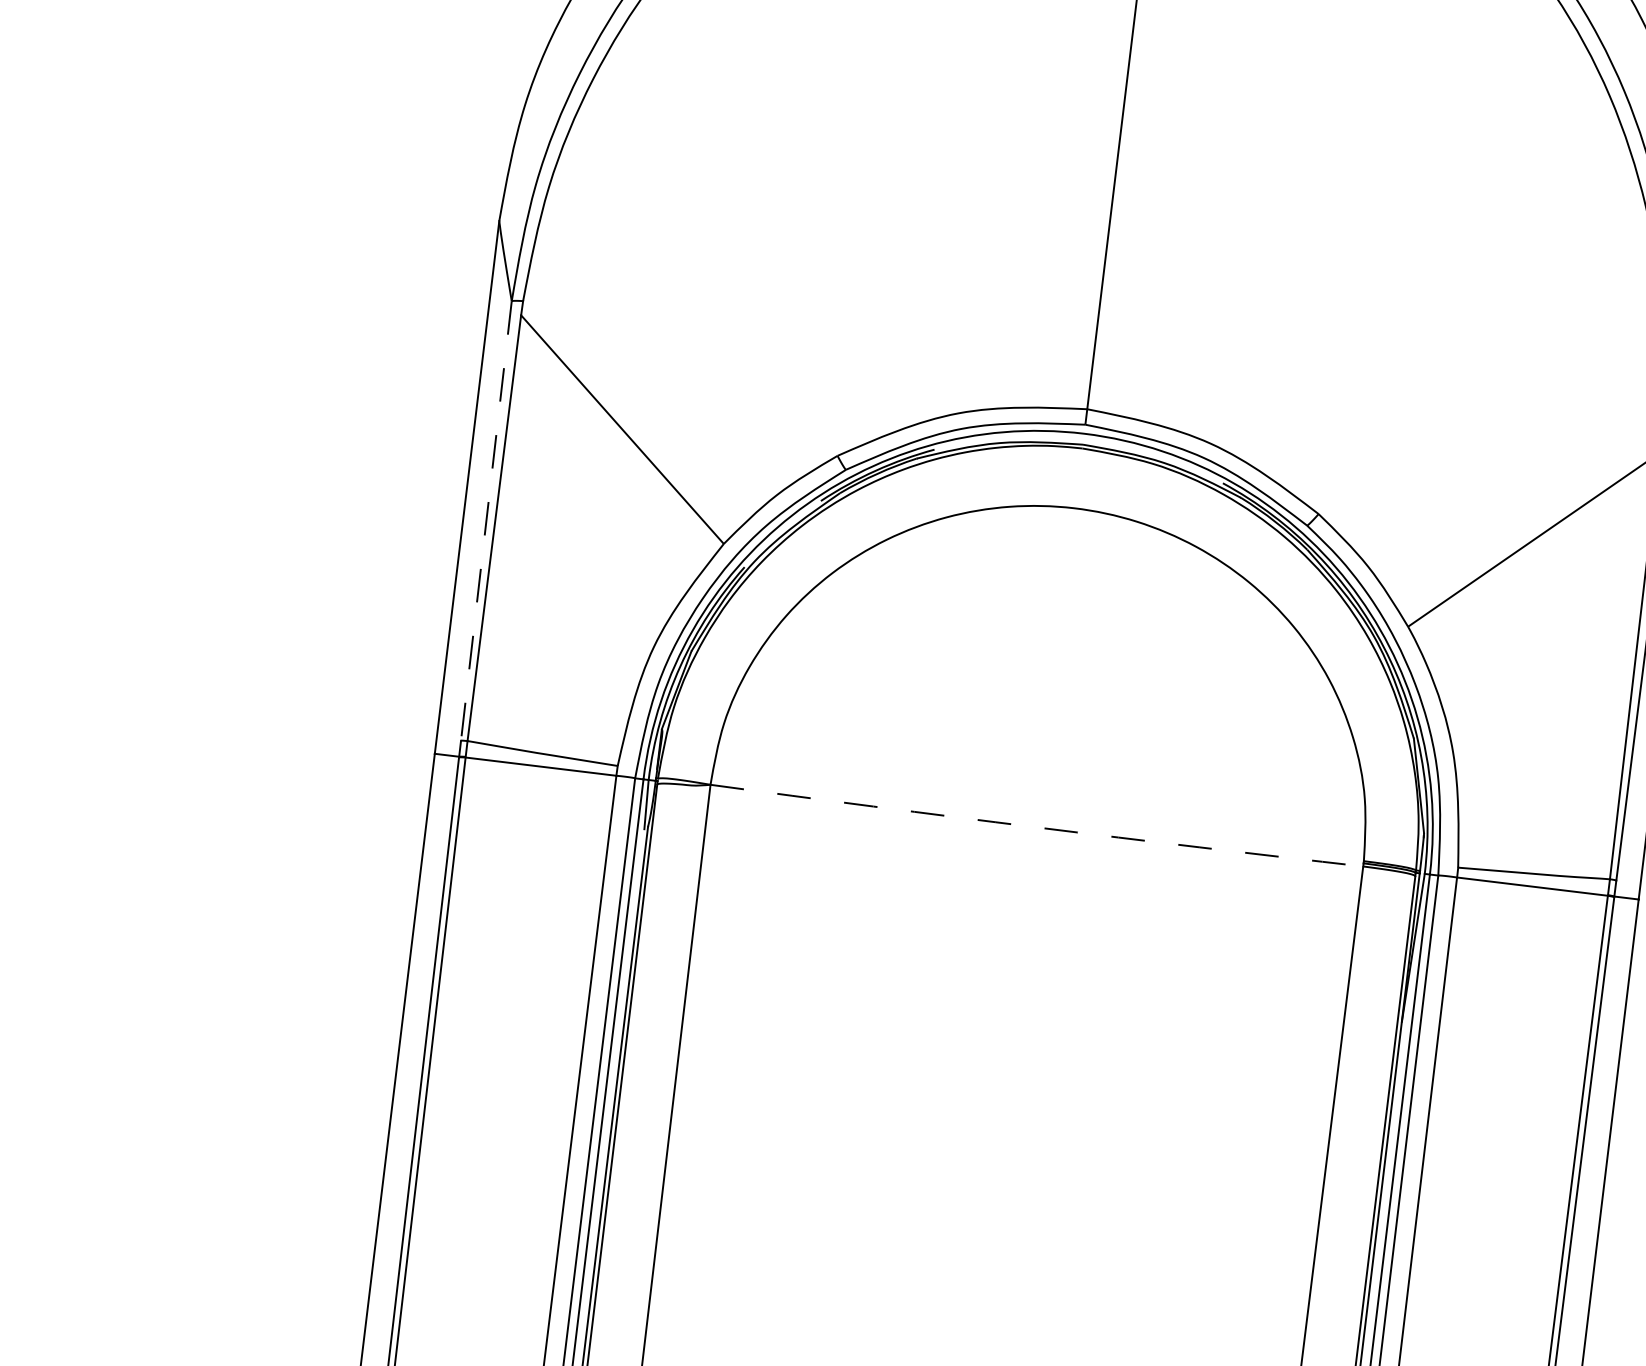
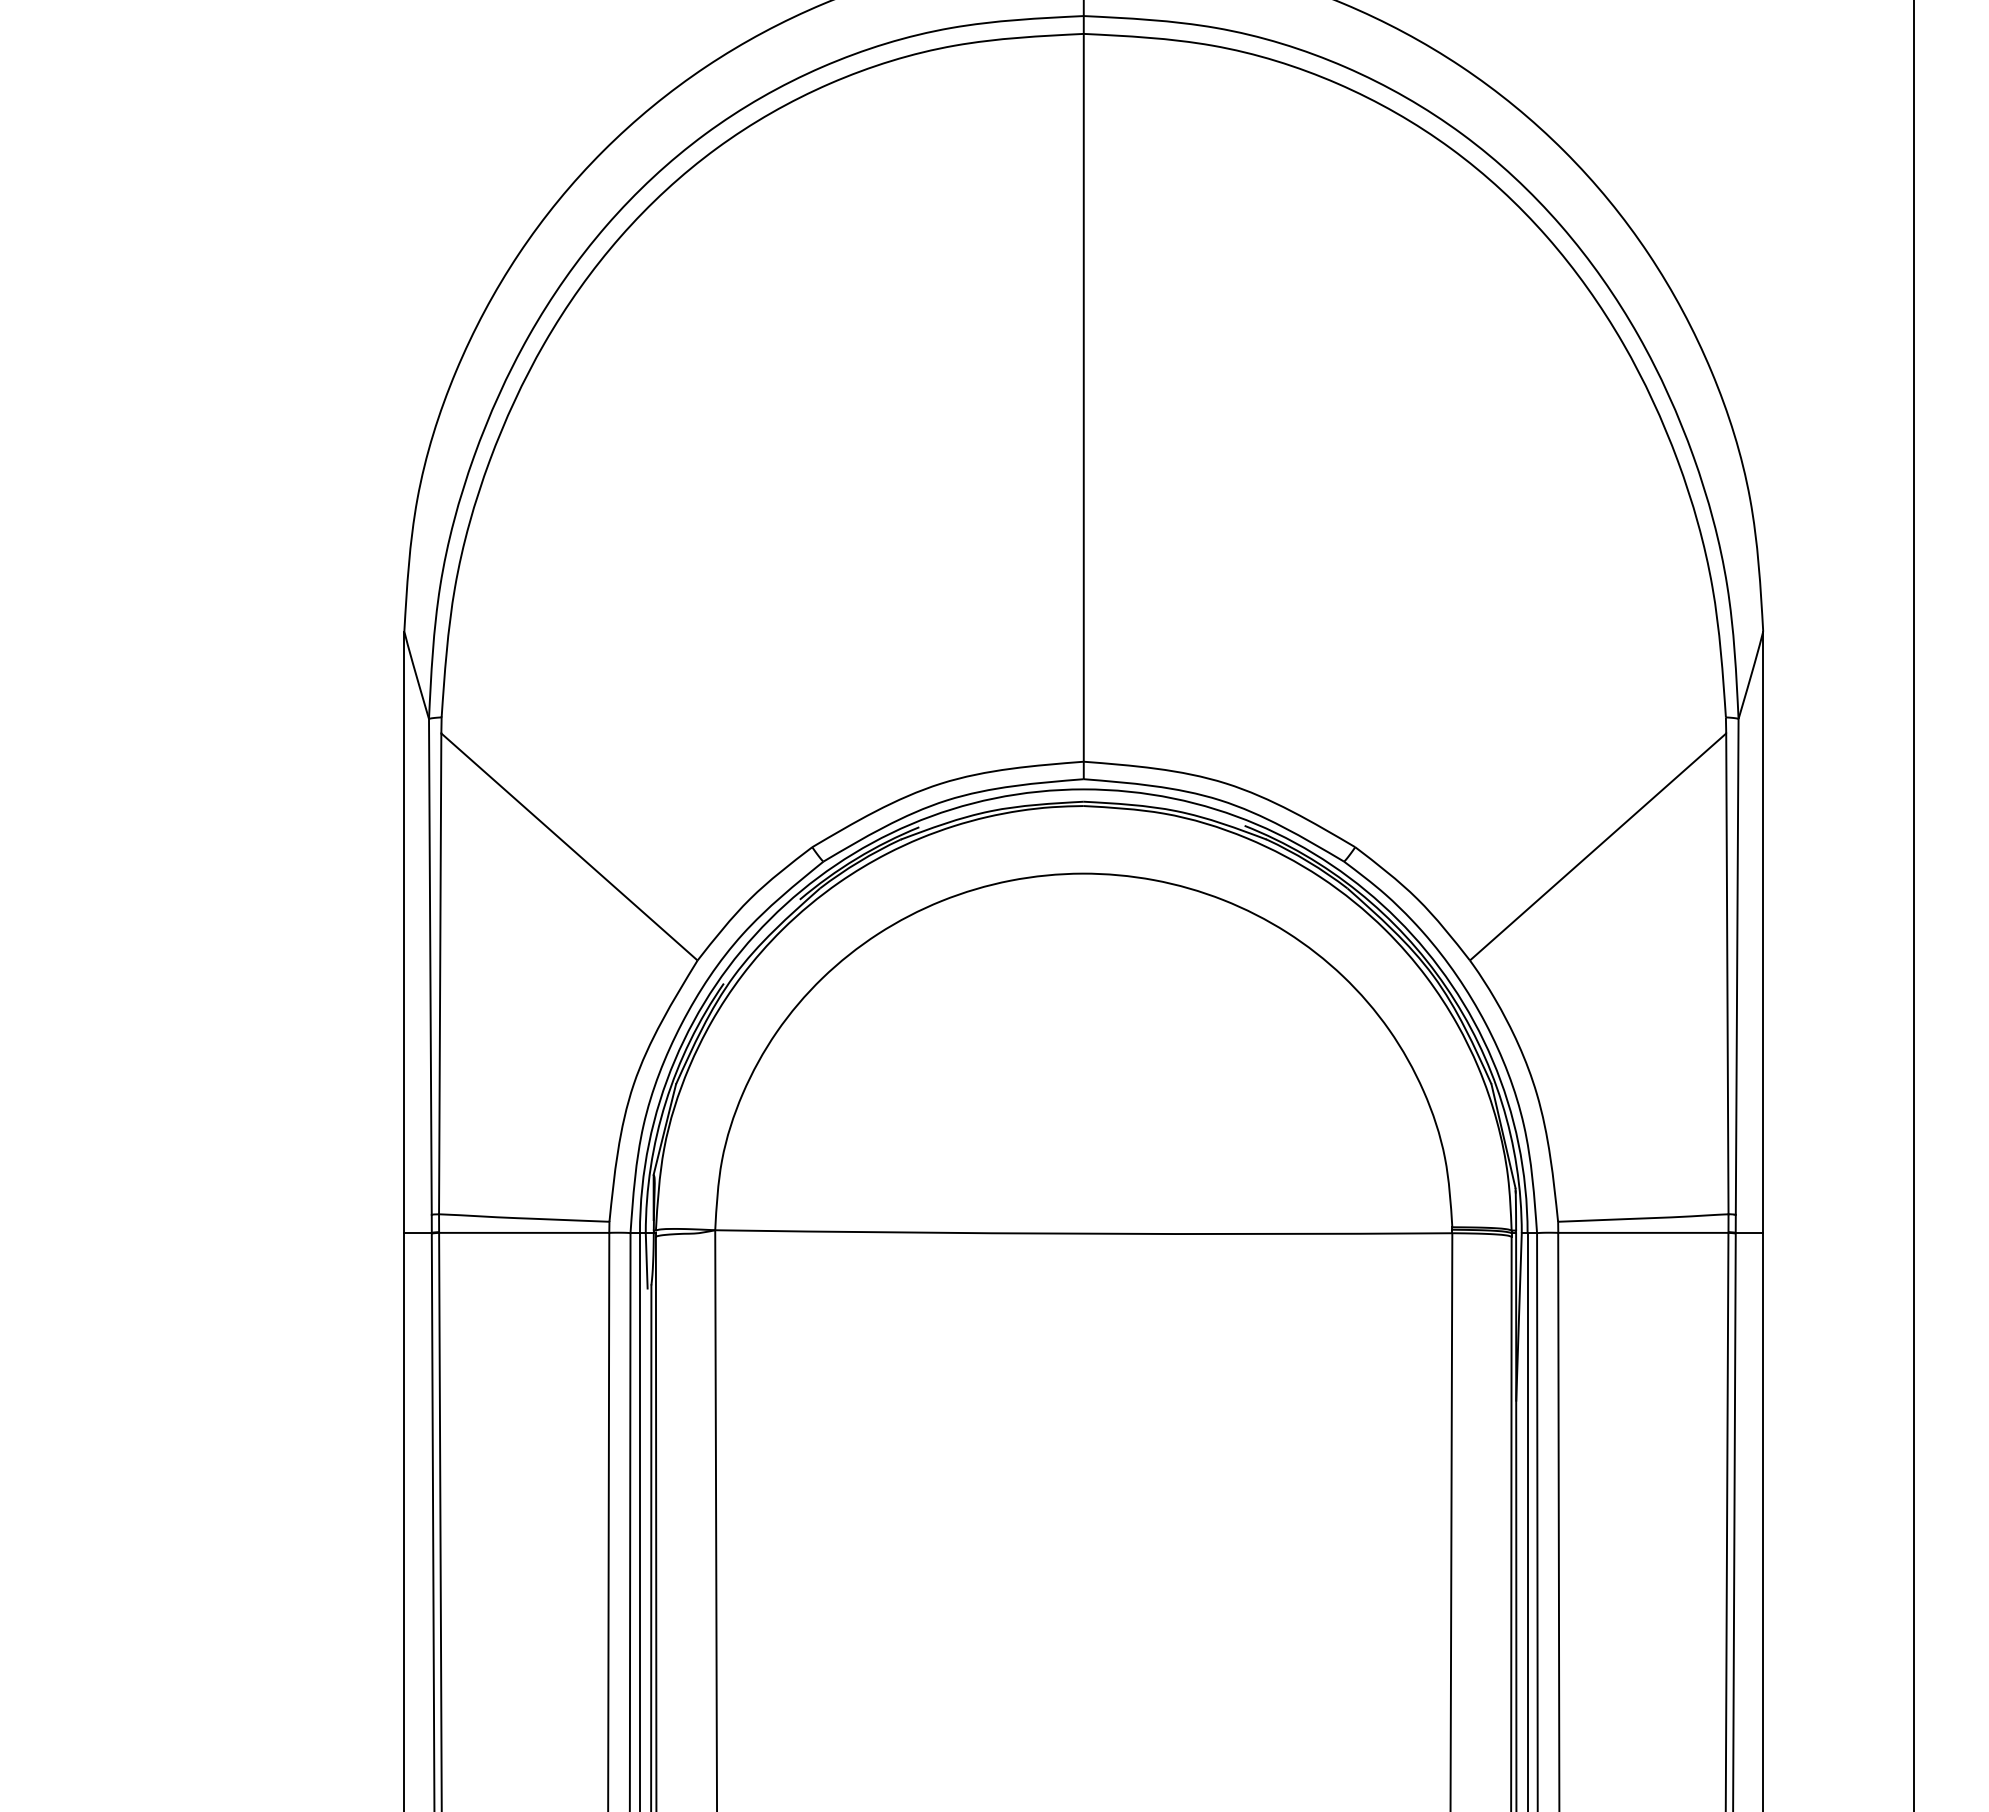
line: (486, 520) -> (430, 966), dashed -> solid
arc: (1036, 827) -> (1083, 1233), dashed -> solid

